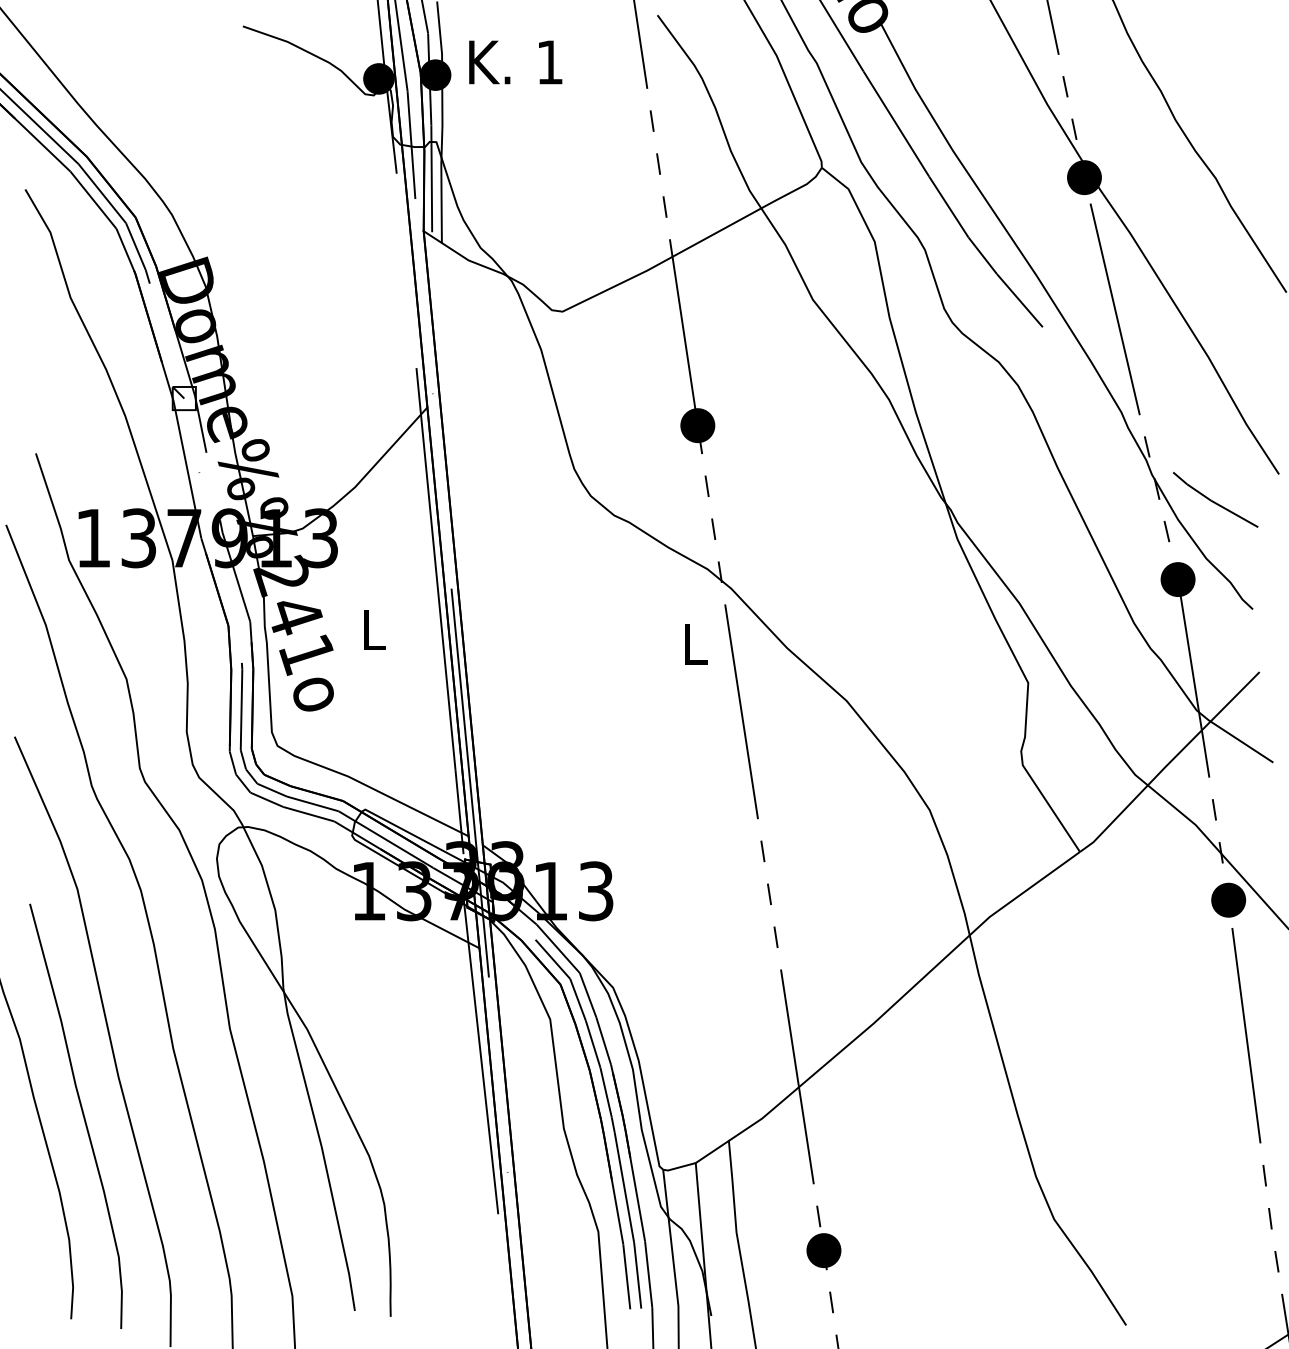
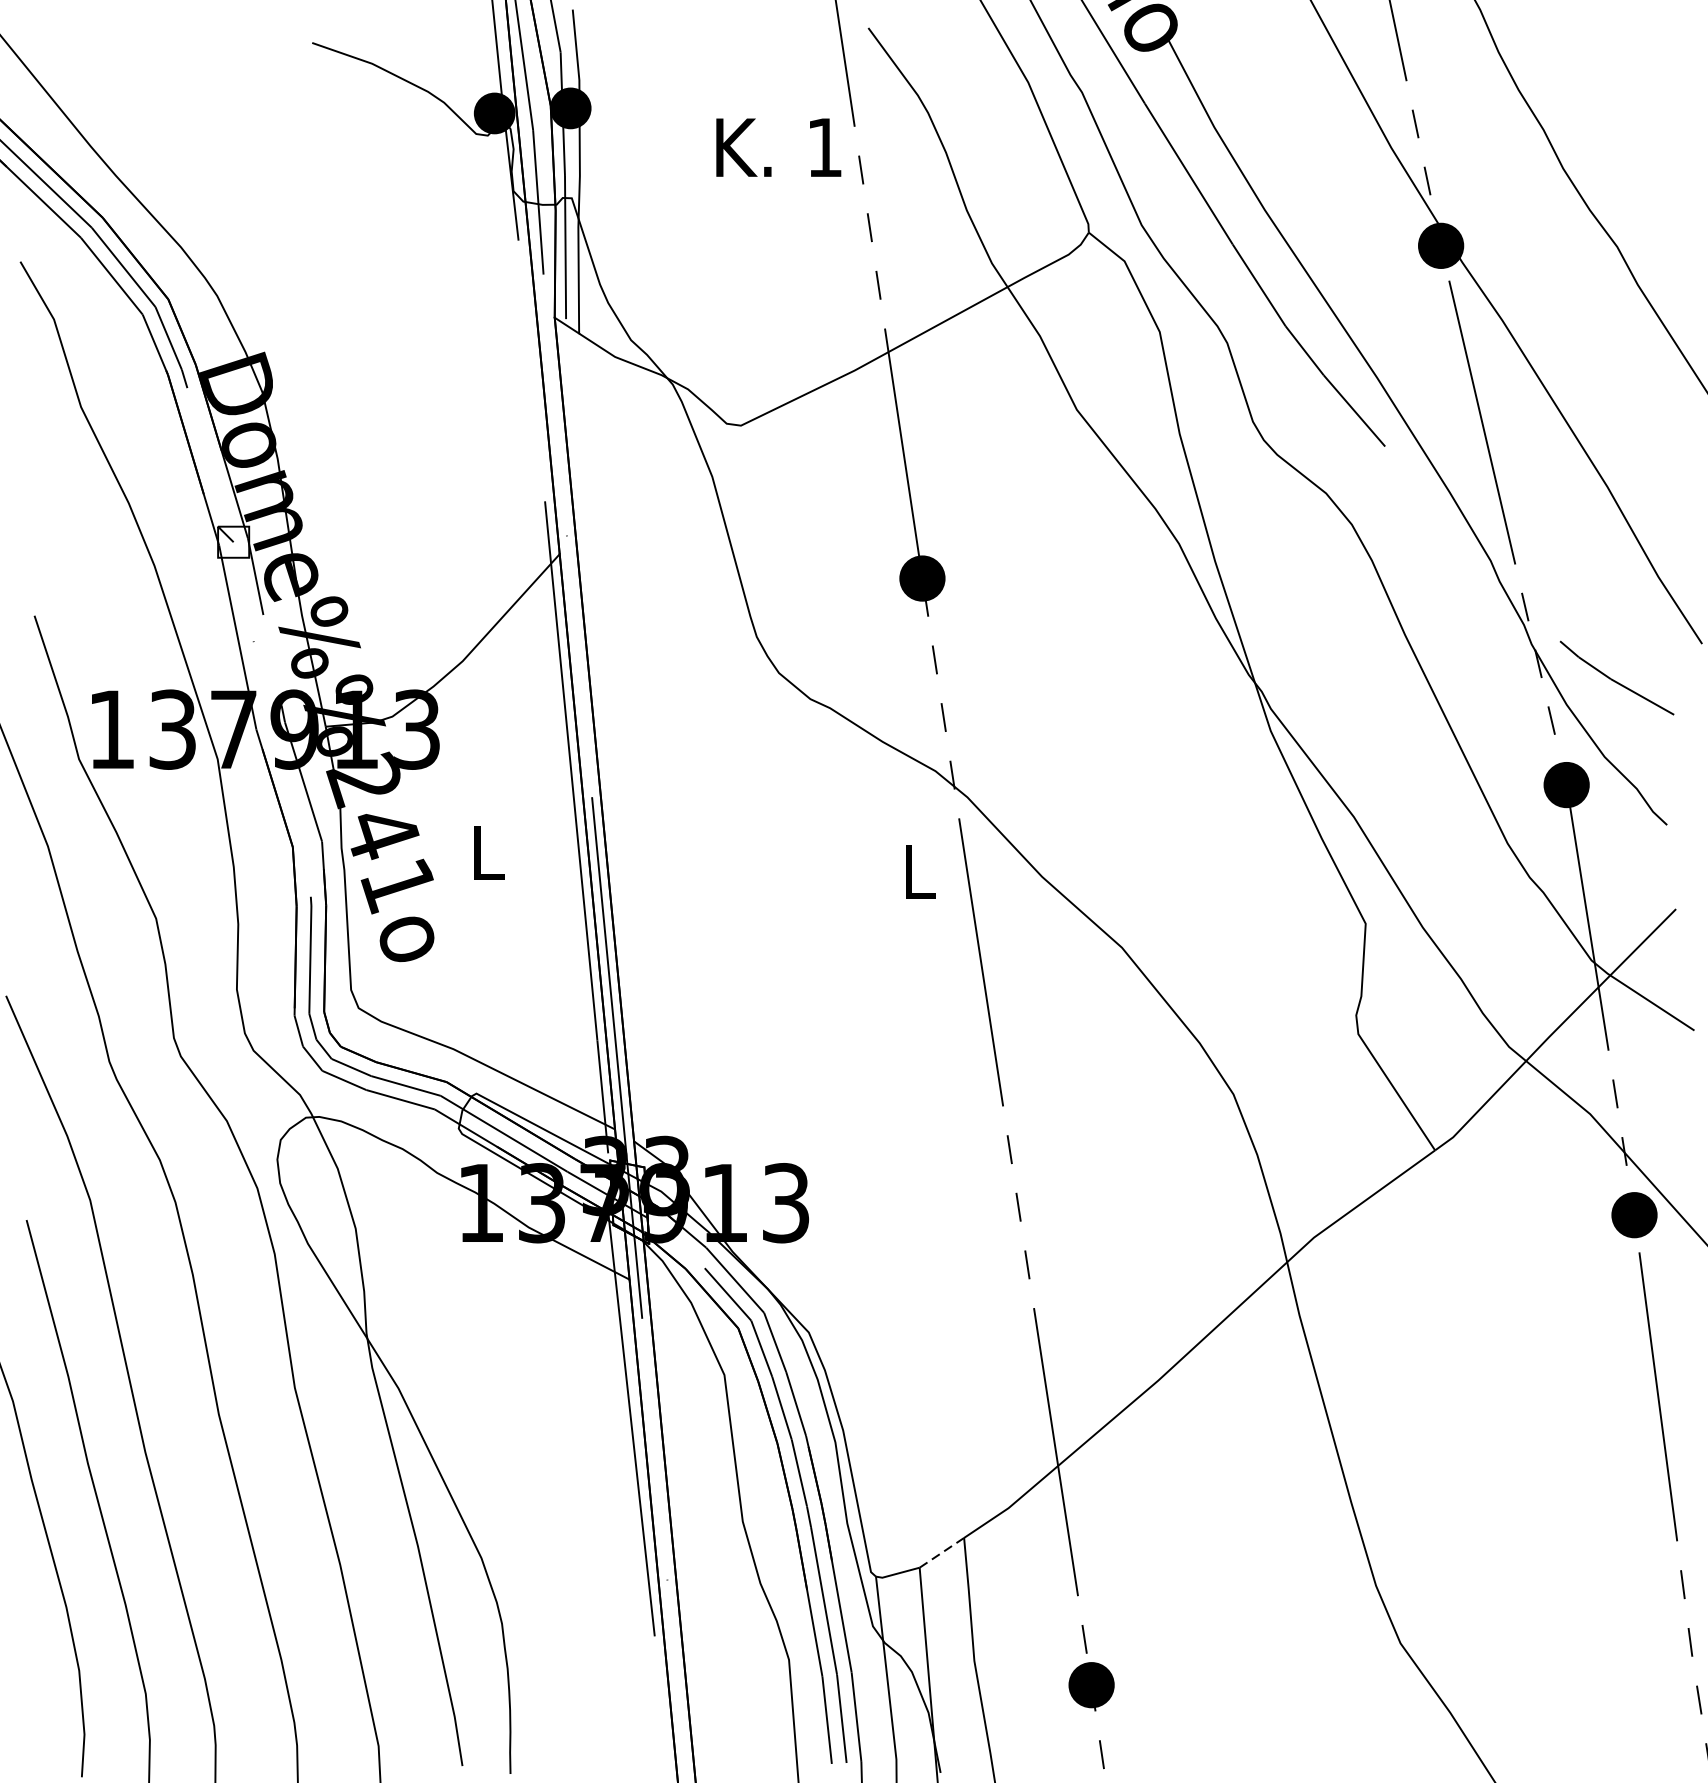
text: (515, 62) -> (778, 147), moved
line: (712, 1151) -> (942, 1552), solid -> dashed

